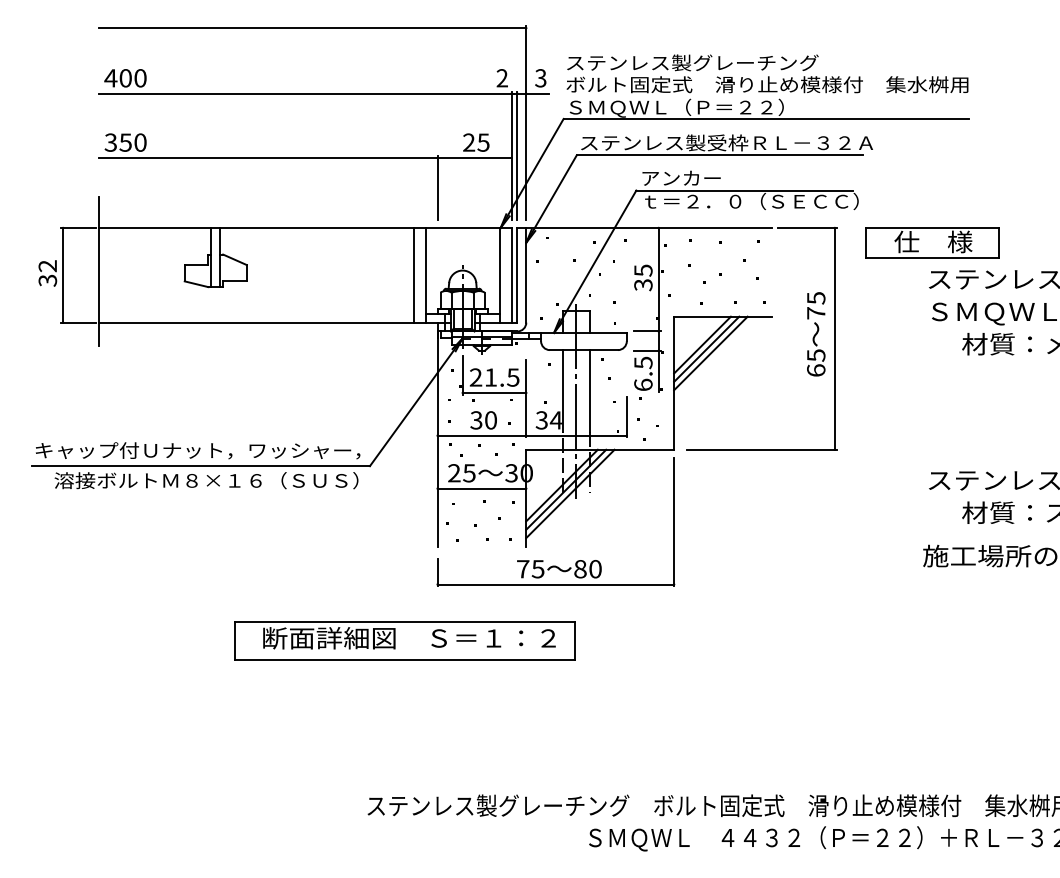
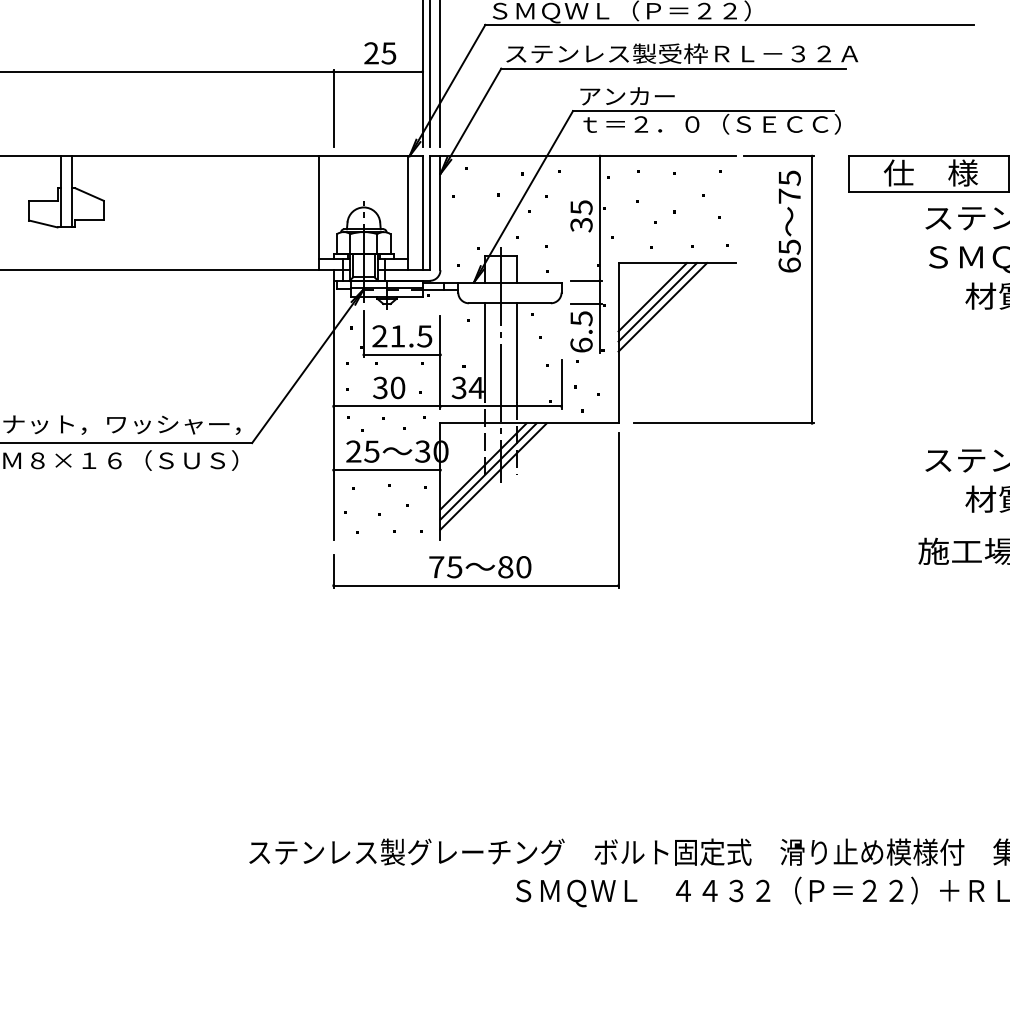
line: (413, 274) -> (304, 212), removed
text: (816, 334) -> (790, 221), moved
part: (404, 640) -> (293, 653), removed

